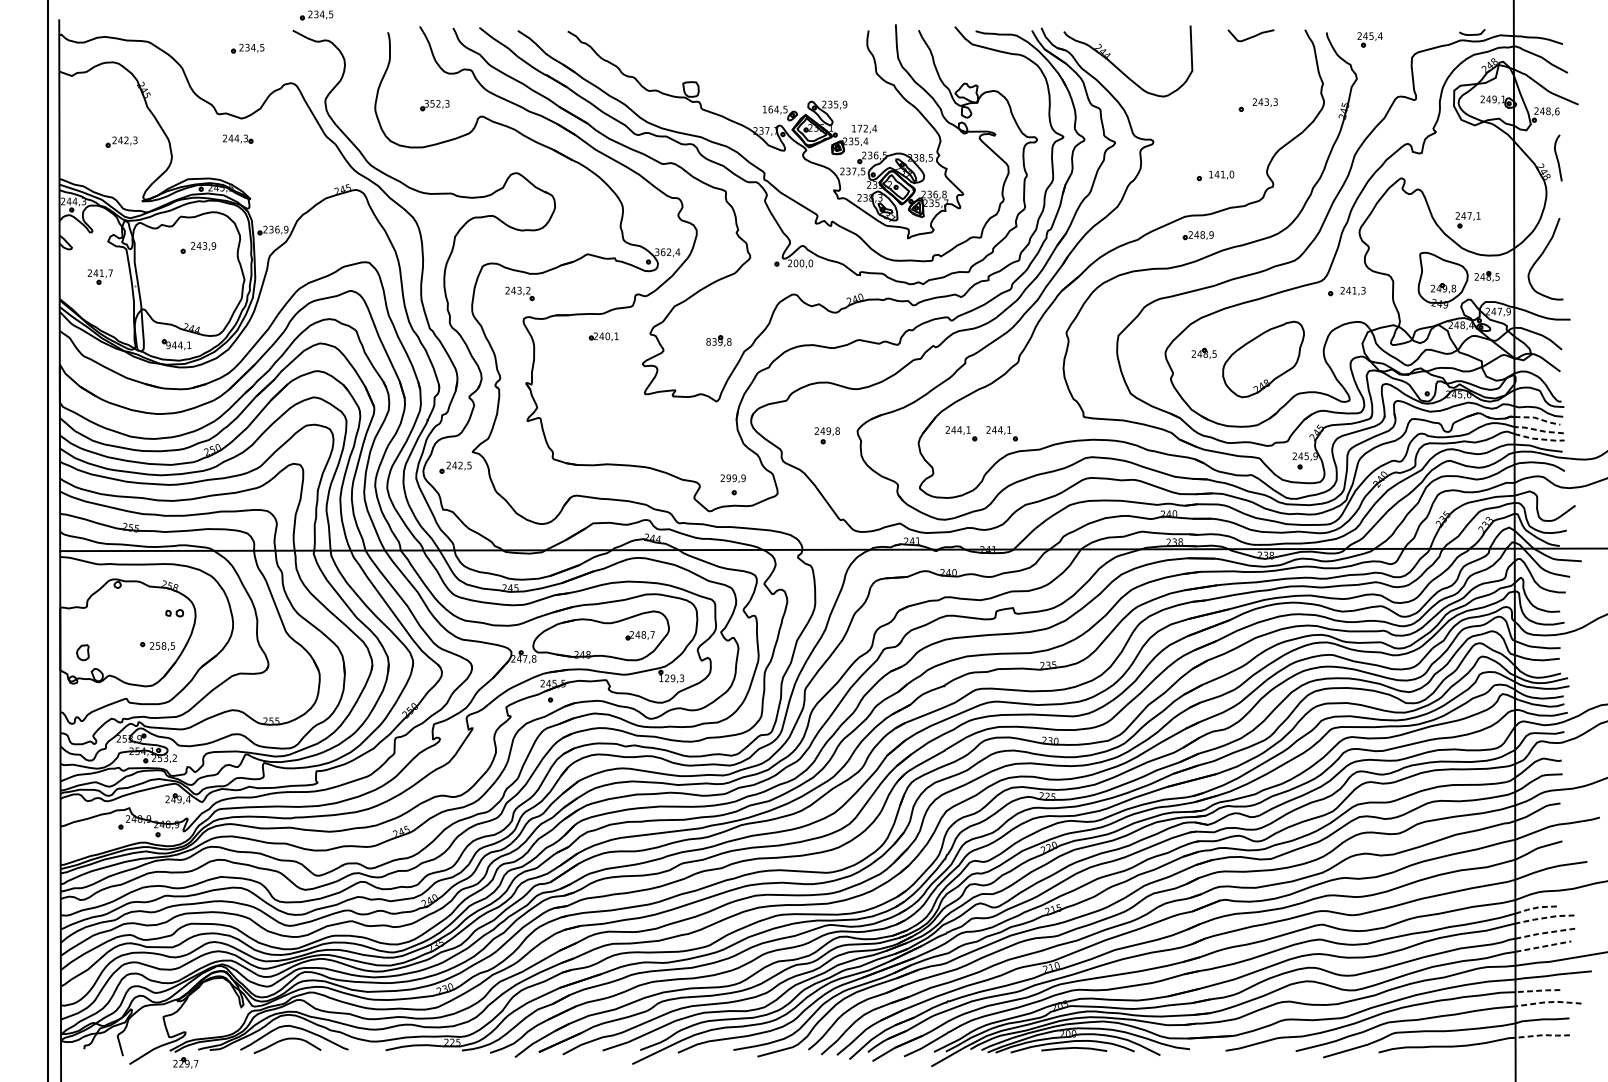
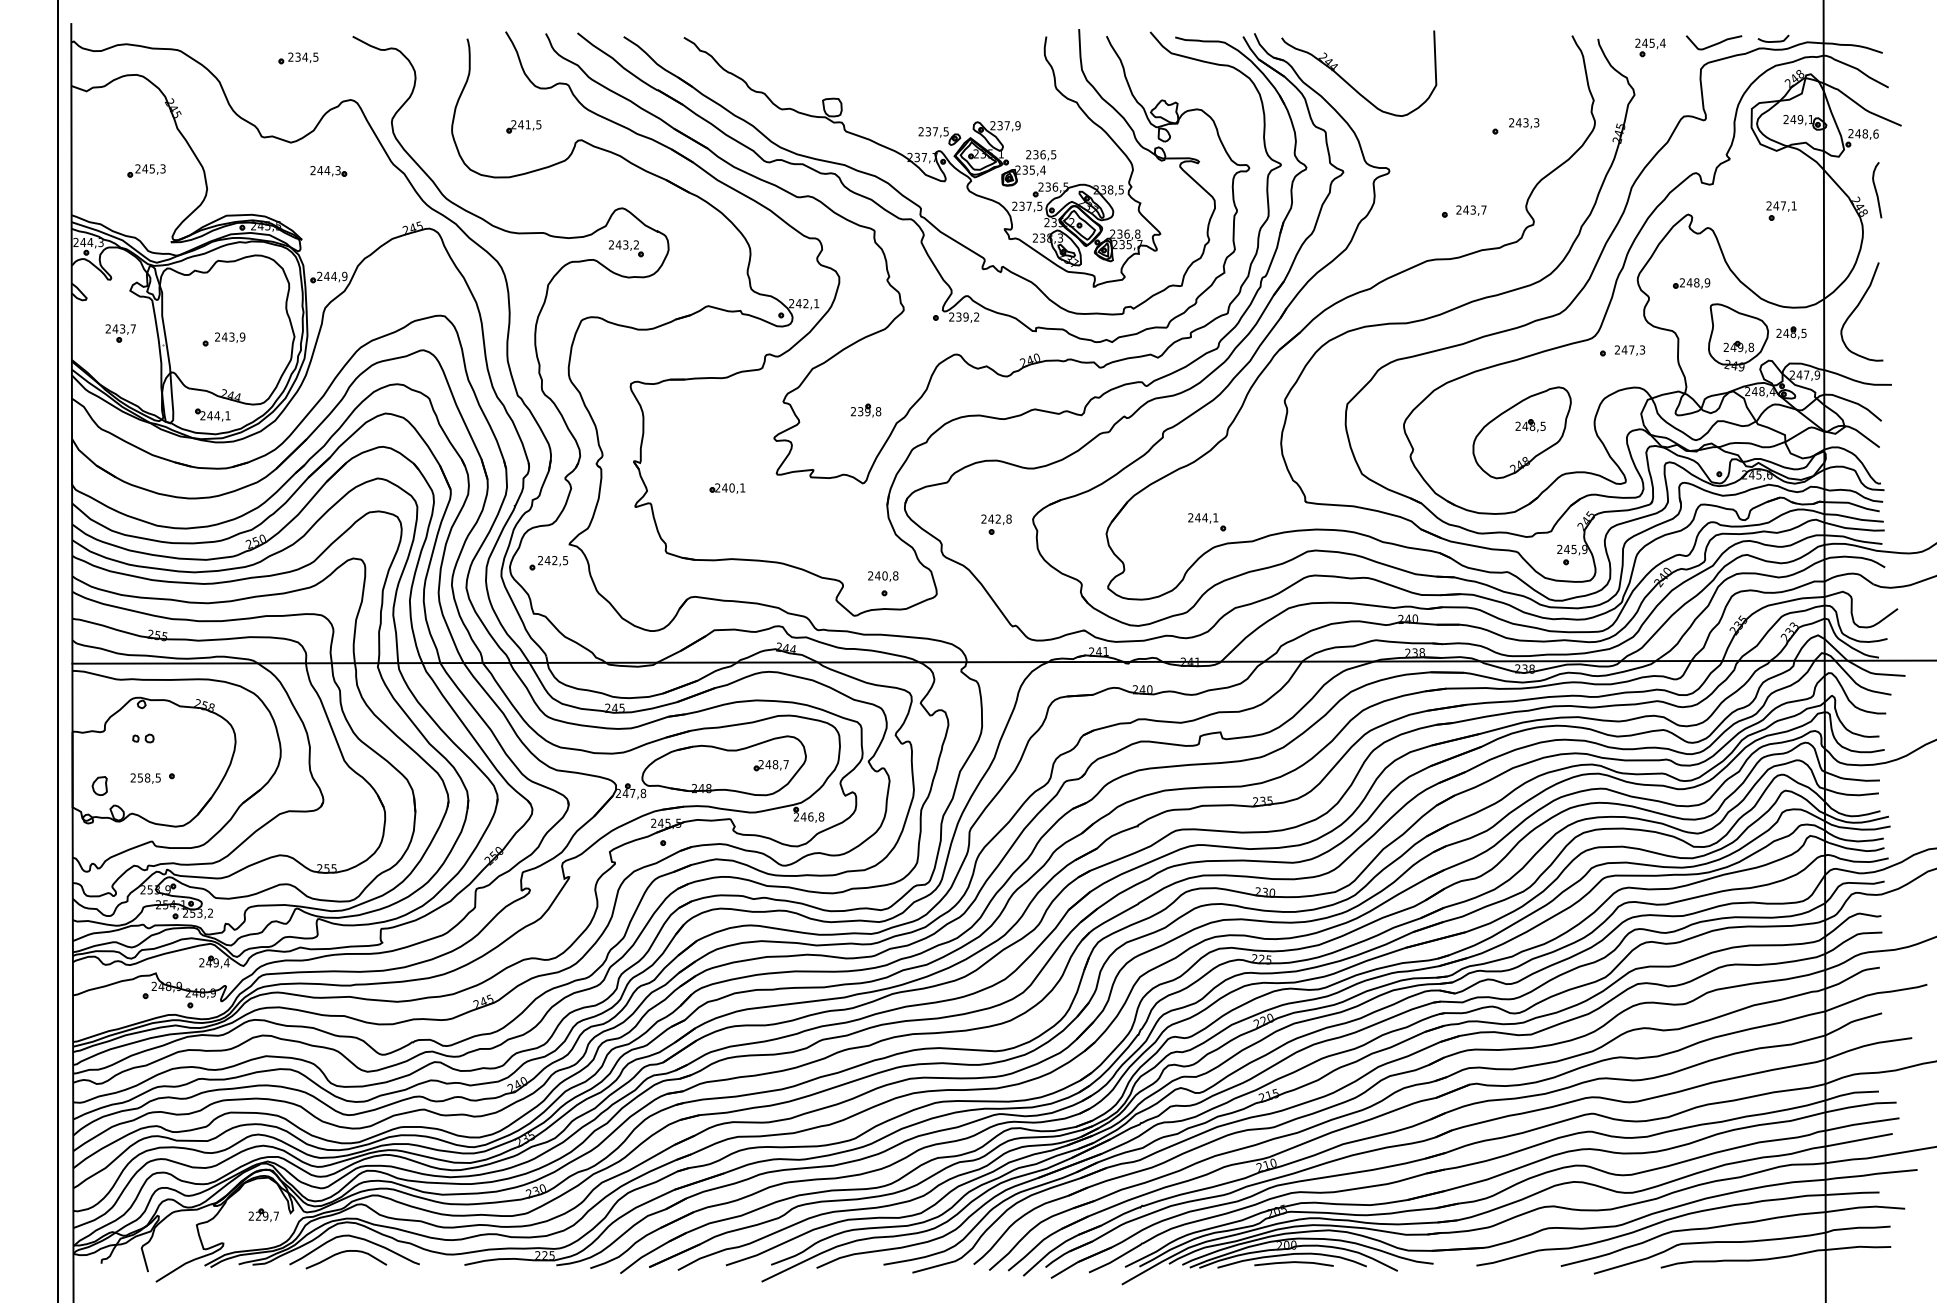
part: (316, 15) -> (381, 18), removed
curve: (1251, 36) -> (1714, 43), moved
text: (437, 103) -> (526, 124), 352,3 -> 241,5
text: (835, 104) -> (1006, 125), 235,9 -> 237,9
text: (770, 109) -> (928, 131), 164,5 -> 237,5
text: (864, 128) -> (1041, 154), 172,4 -> 236,5
part: (237, 139) -> (328, 171), moved
text: (125, 140) -> (151, 168), 242,3 -> 245,3
text: (1221, 174) -> (1471, 209), 141,0 -> 243,7
part: (1468, 219) -> (1781, 210), moved
text: (274, 229) -> (330, 276), 236,9 -> 244,9
part: (1198, 235) -> (1691, 283), moved
part: (198, 247) -> (223, 339), moved
text: (667, 252) -> (804, 303), 362,4 -> 242,1
text: (803, 262) -> (967, 316), 200,0 -> 239,2
text: (101, 272) -> (122, 328), 241,7 -> 243,7
text: (1354, 290) -> (1631, 349), 241,3 -> 247,3
part: (520, 293) -> (626, 248), moved
part: (603, 336) -> (727, 488), moved
text: (708, 341) -> (853, 411), 839,8 -> 239,8
text: (168, 345) -> (202, 415), 944,1 -> 244,1
part: (1204, 353) -> (1530, 425), moved
line: (1538, 418) -> (1853, 504), dashed -> solid
text: (828, 430) -> (998, 518), 249,8 -> 242,8
line: (1539, 430) -> (1854, 518), dashed -> solid
part: (961, 433) -> (1158, 522), removed
line: (1539, 438) -> (1854, 528), dashed -> solid
text: (735, 477) -> (886, 575), 299,9 -> 240,8
part: (174, 613) -> (143, 738), moved
text: (162, 646) -> (145, 778), moved
text: (672, 677) -> (809, 816), 129,3 -> 246,8
line: (1536, 907) -> (1851, 1093), dashed -> solid
line: (1544, 917) -> (1860, 1105), dashed -> solid
line: (1546, 932) -> (1862, 1123), dashed -> solid
line: (1543, 946) -> (1859, 1140), dashed -> solid
line: (1537, 990) -> (1852, 1193), dashed -> solid
line: (1548, 1002) -> (1865, 1207), dashed -> solid
line: (1542, 1034) -> (1858, 1246), dashed -> solid
part: (185, 1063) -> (263, 1215), moved

